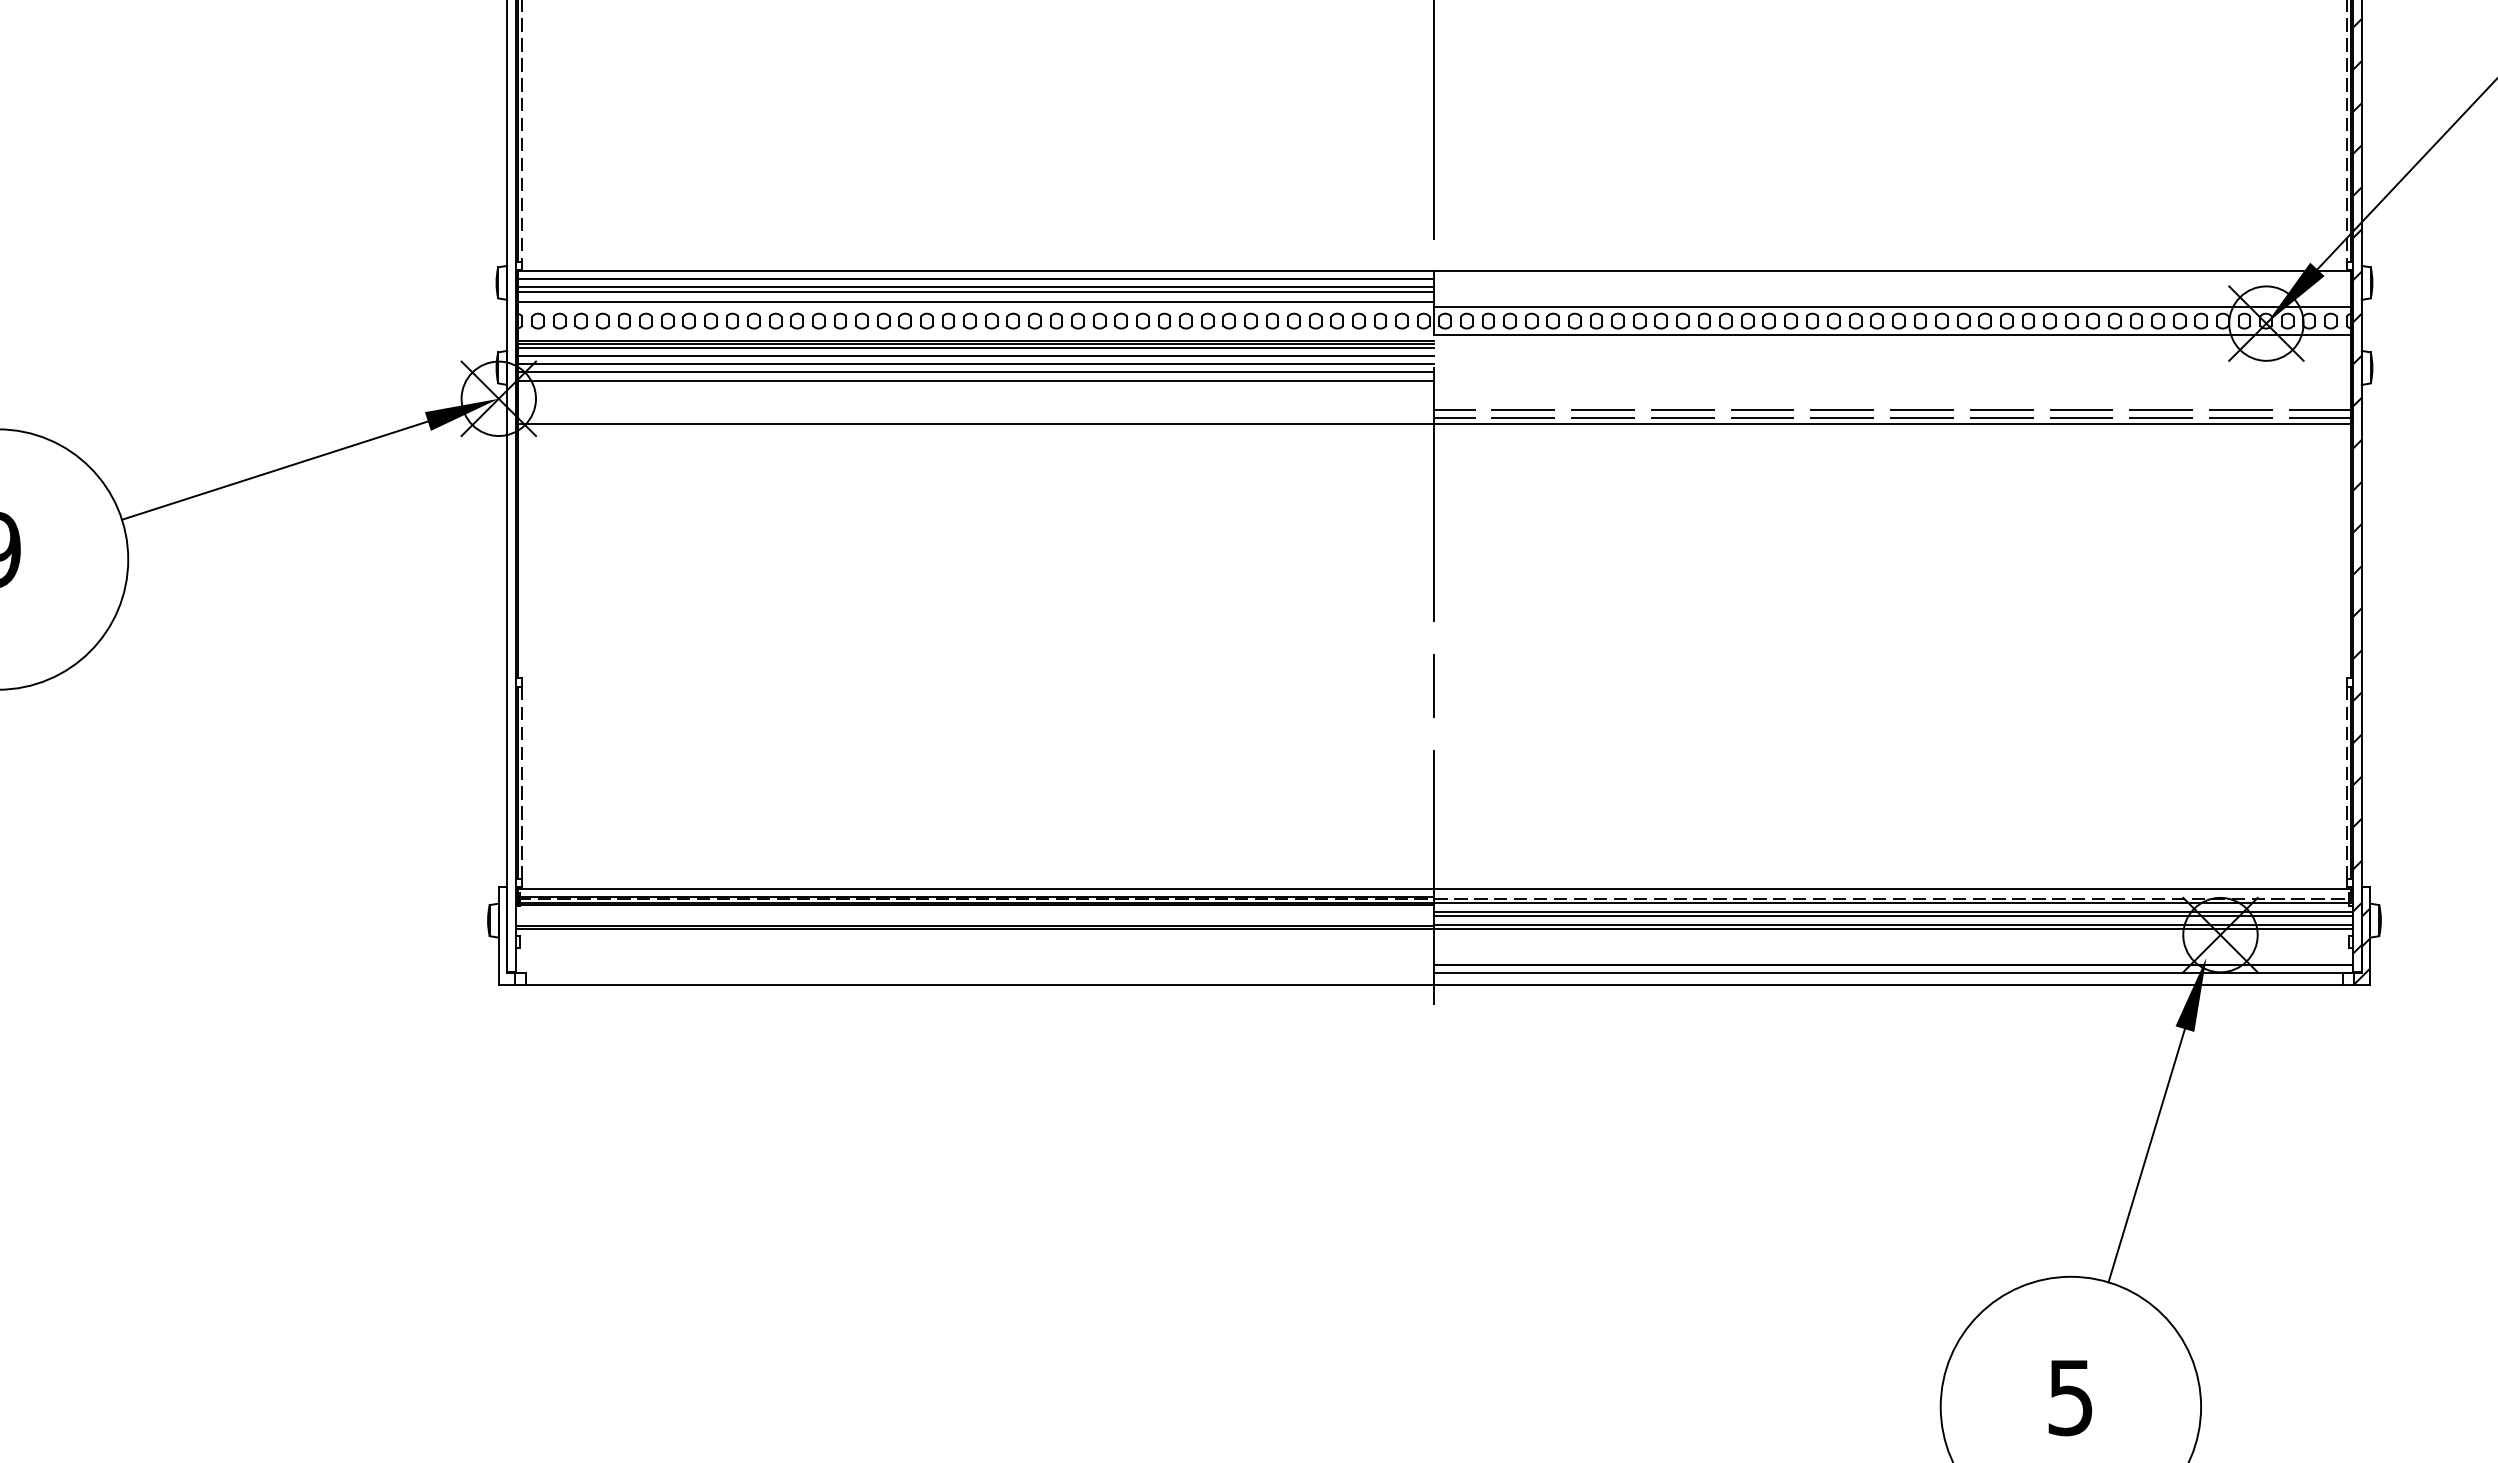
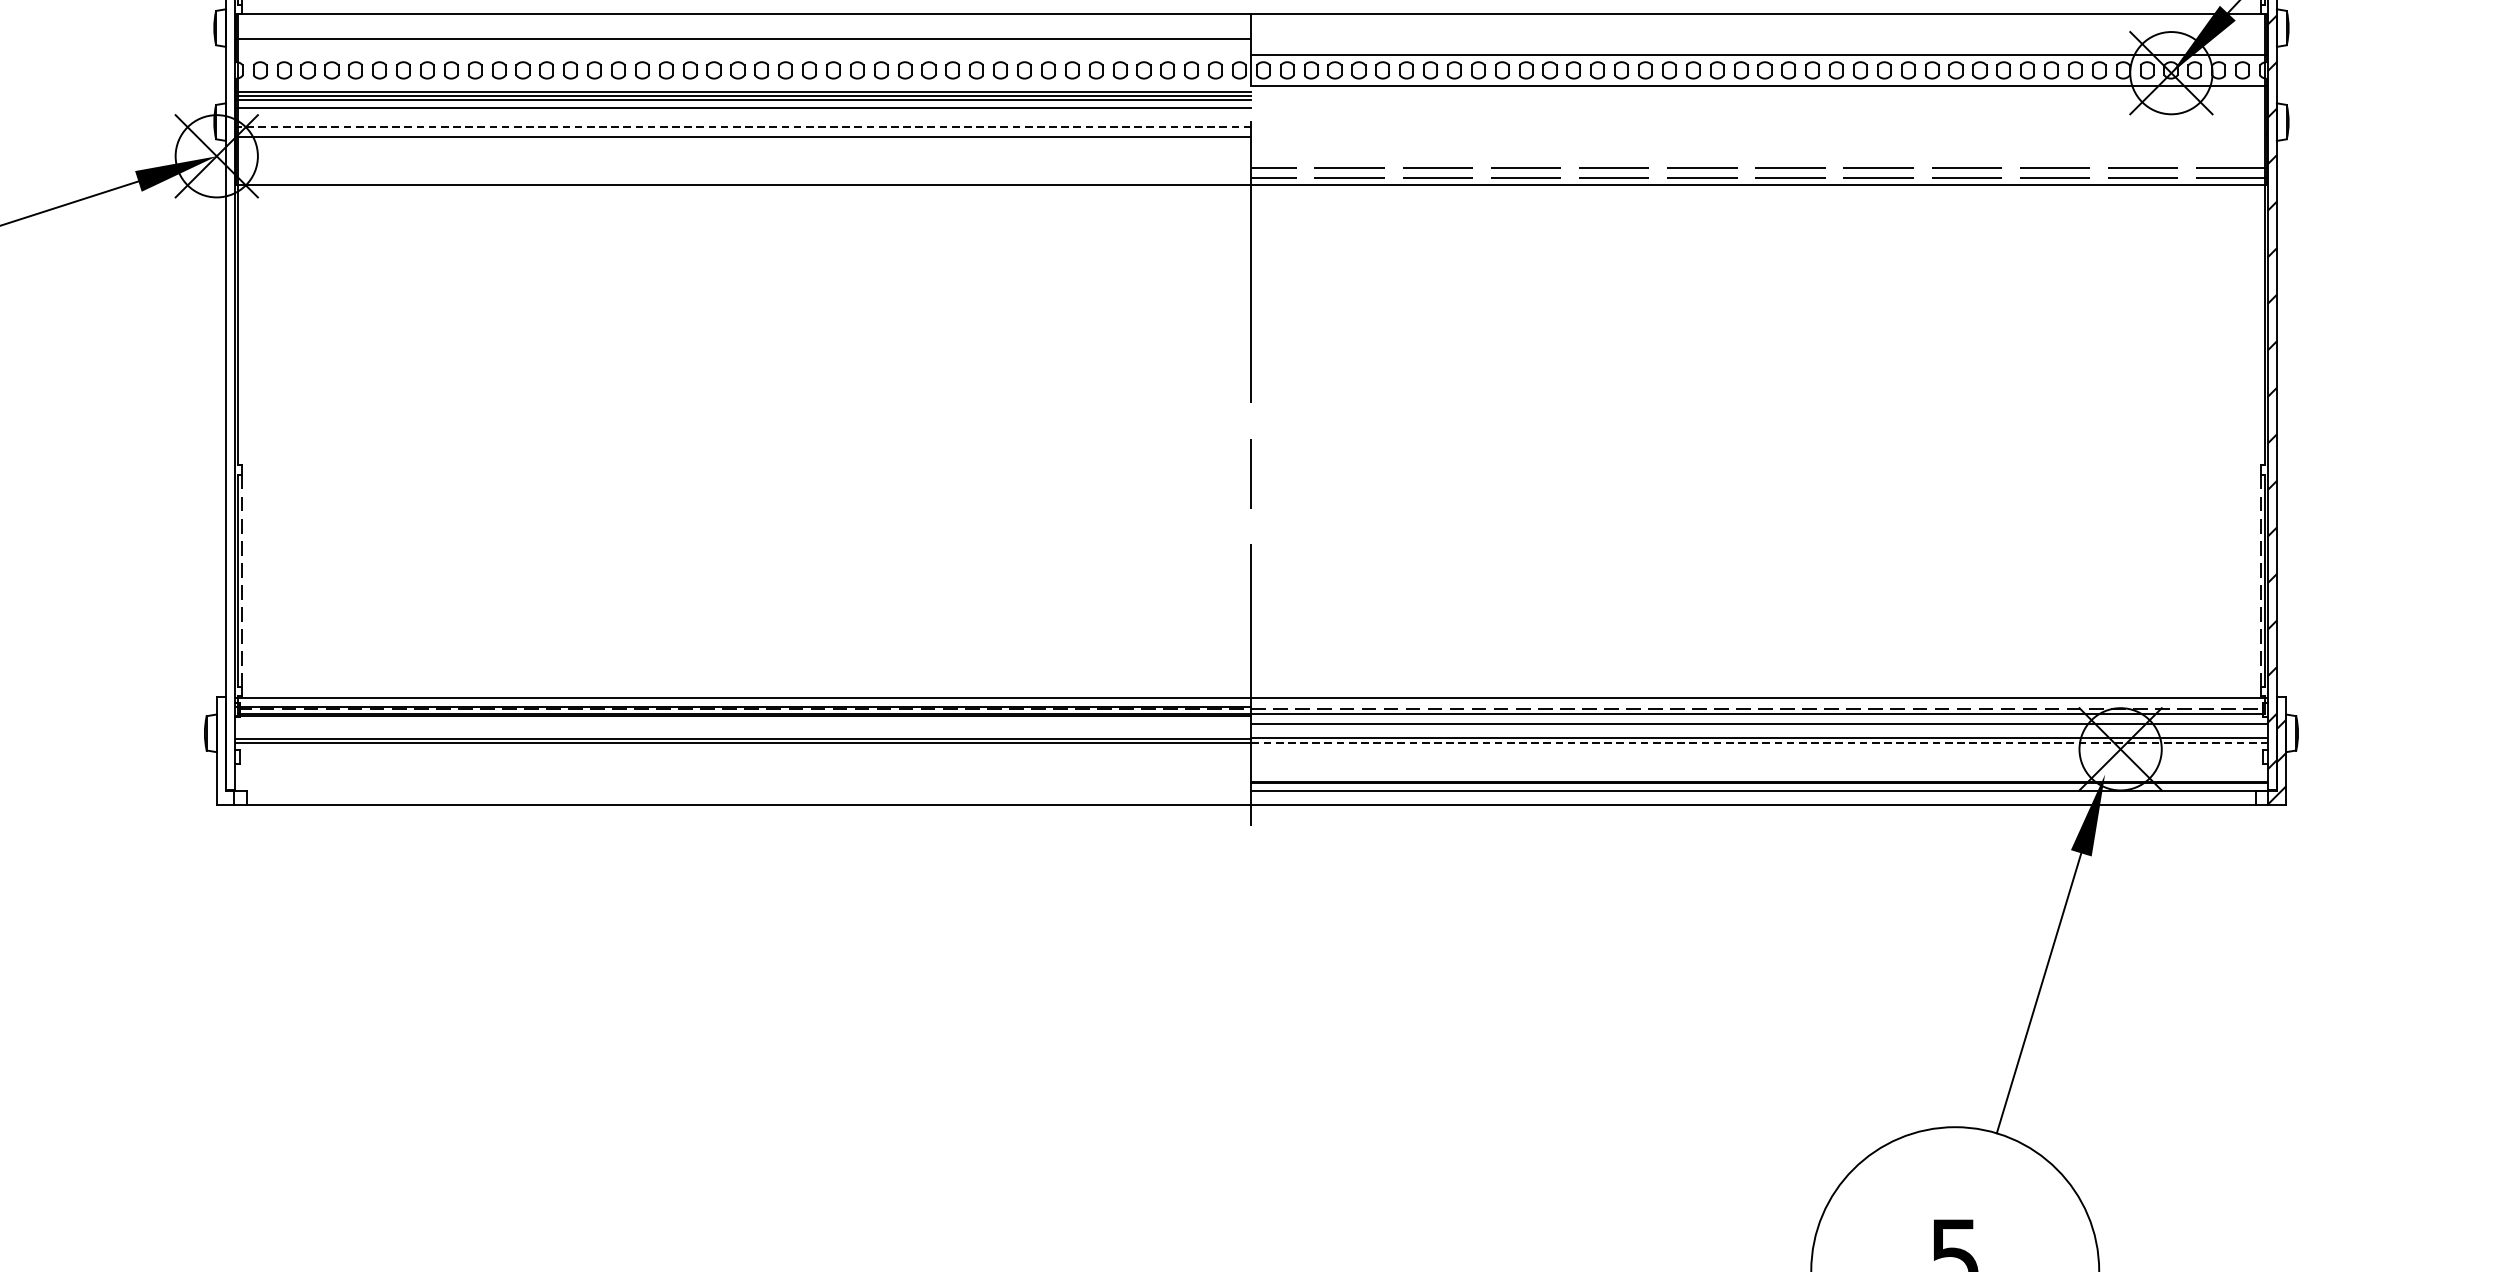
line: (975, 279) -> (743, 24), removed
line: (975, 287) -> (743, 33), removed
line: (975, 301) -> (743, 48), removed
line: (975, 364) -> (743, 118), removed
line: (975, 372) -> (743, 127), solid -> dashed
line: (1893, 916) -> (1759, 728), removed
line: (1893, 929) -> (1759, 743), solid -> dashed

